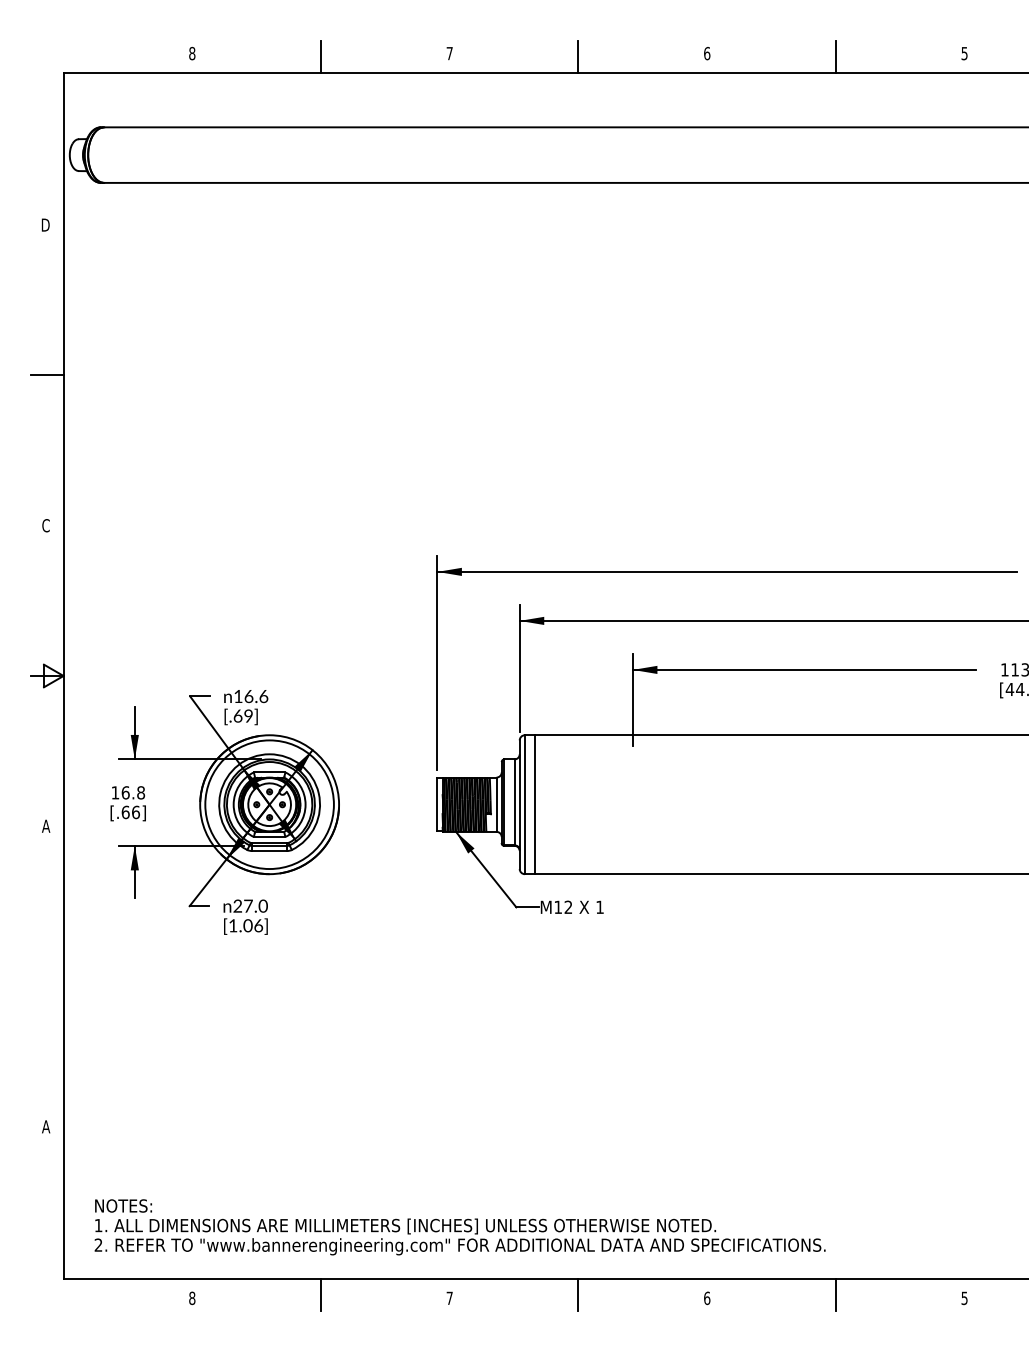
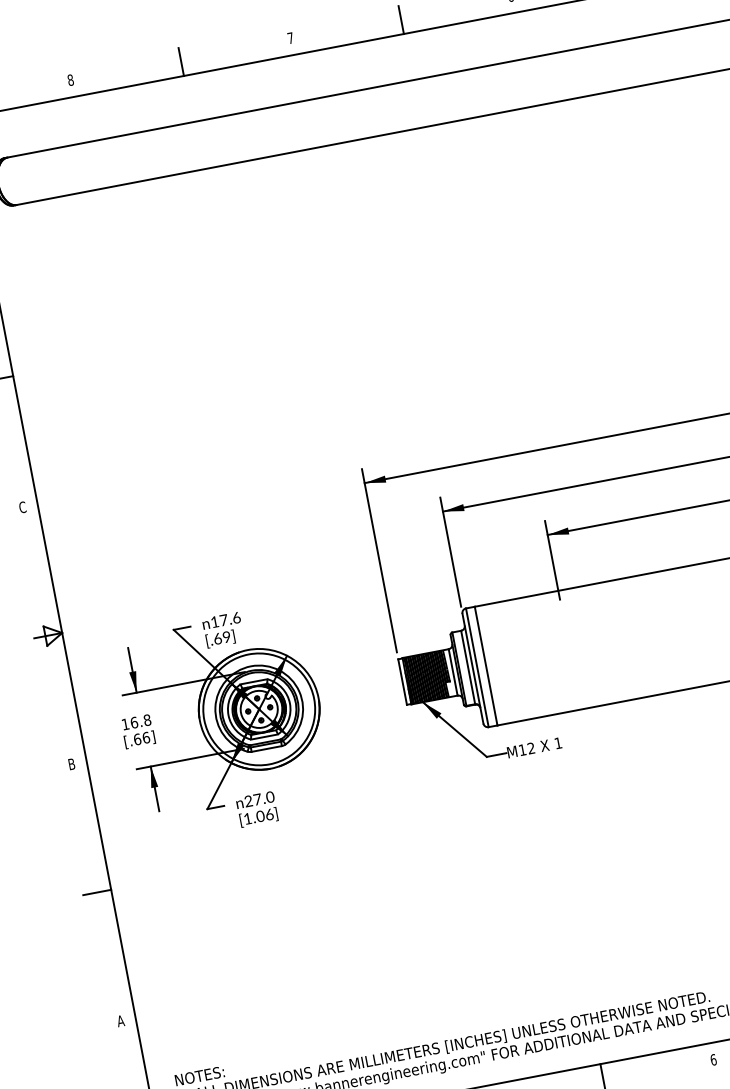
text: (248, 696) -> (223, 620), 16.6 -> 17.6
text: (46, 825) -> (71, 763), A -> B
line: (46, 976) -> (96, 892), added

